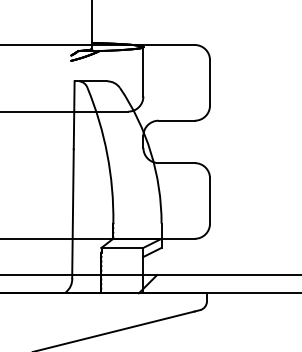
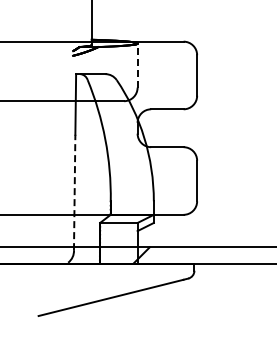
line: (143, 71) -> (137, 65), solid -> dashed
line: (72, 213) -> (74, 192), solid -> dashed

